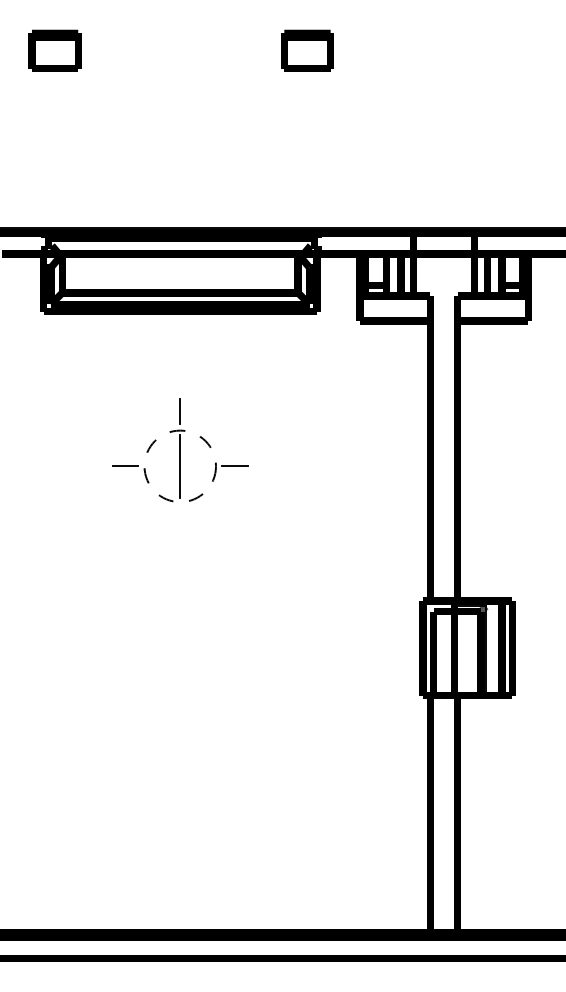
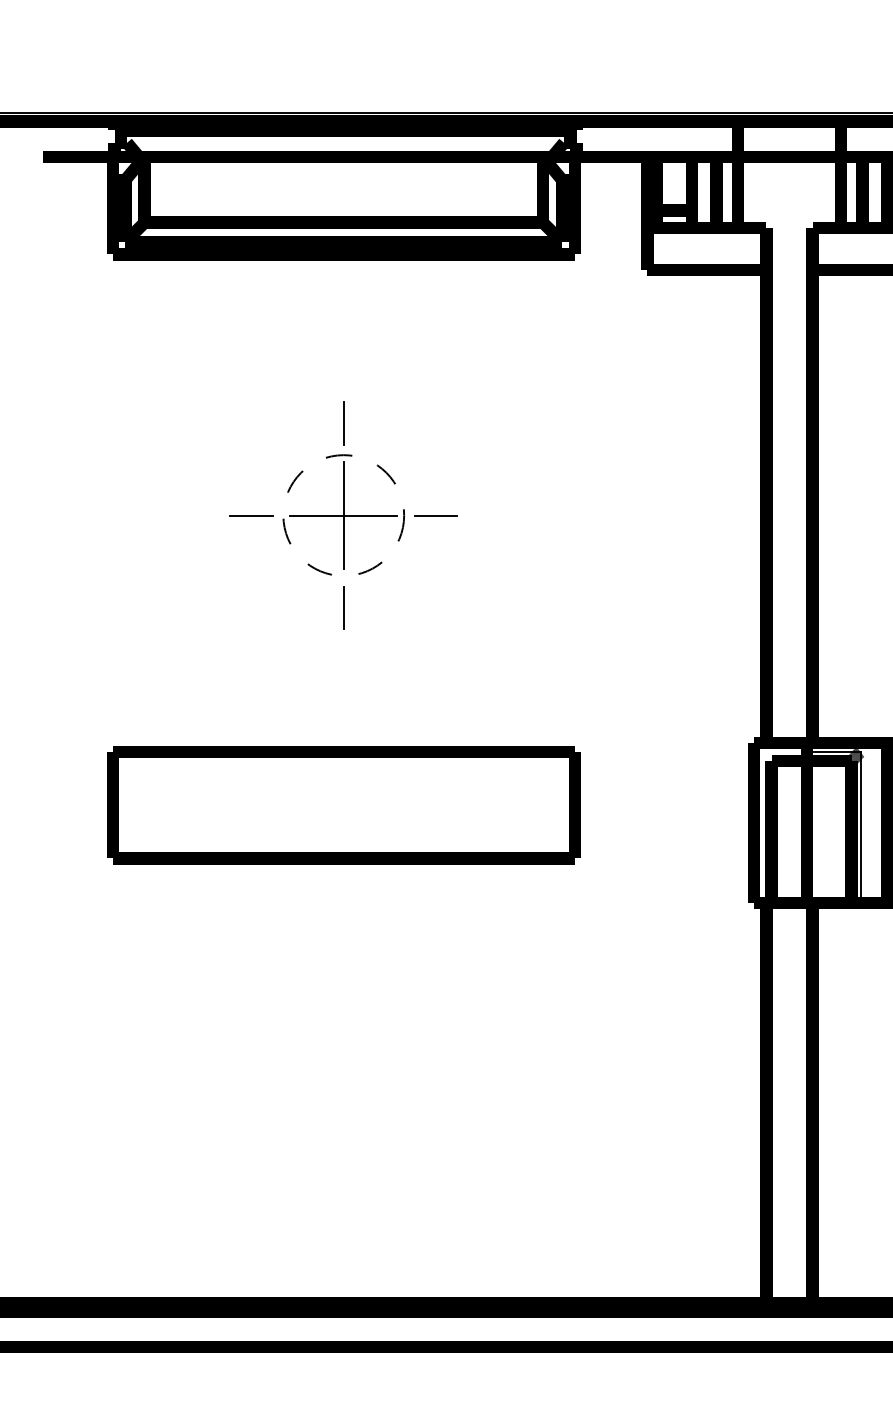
line: (179, 466) -> (342, 515), added
line: (180, 520) -> (344, 606), added
part: (180, 637) -> (344, 804), added

